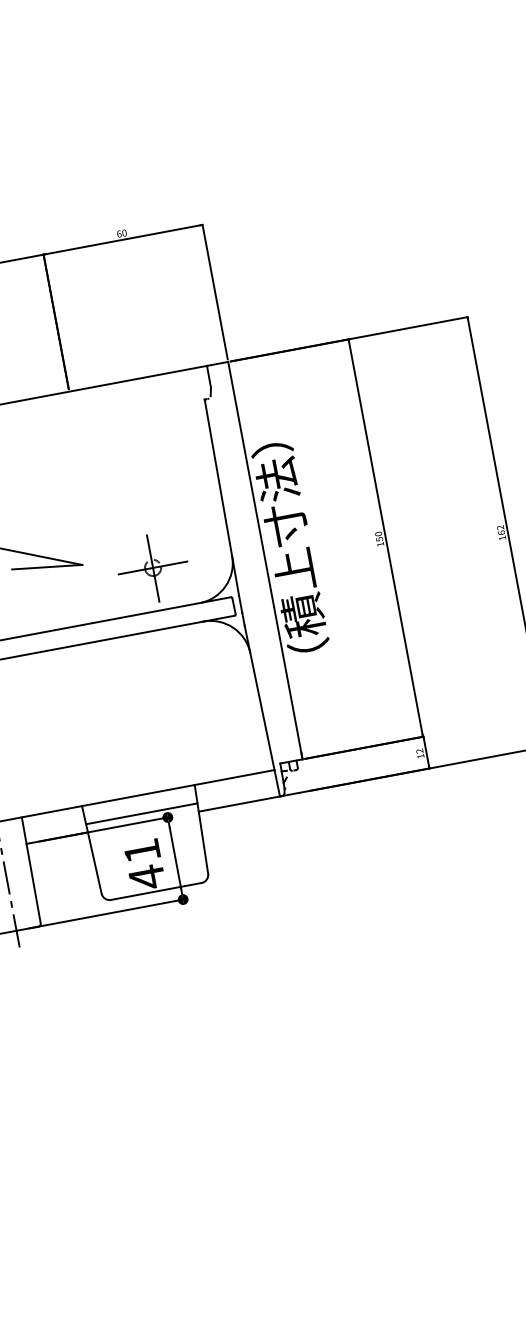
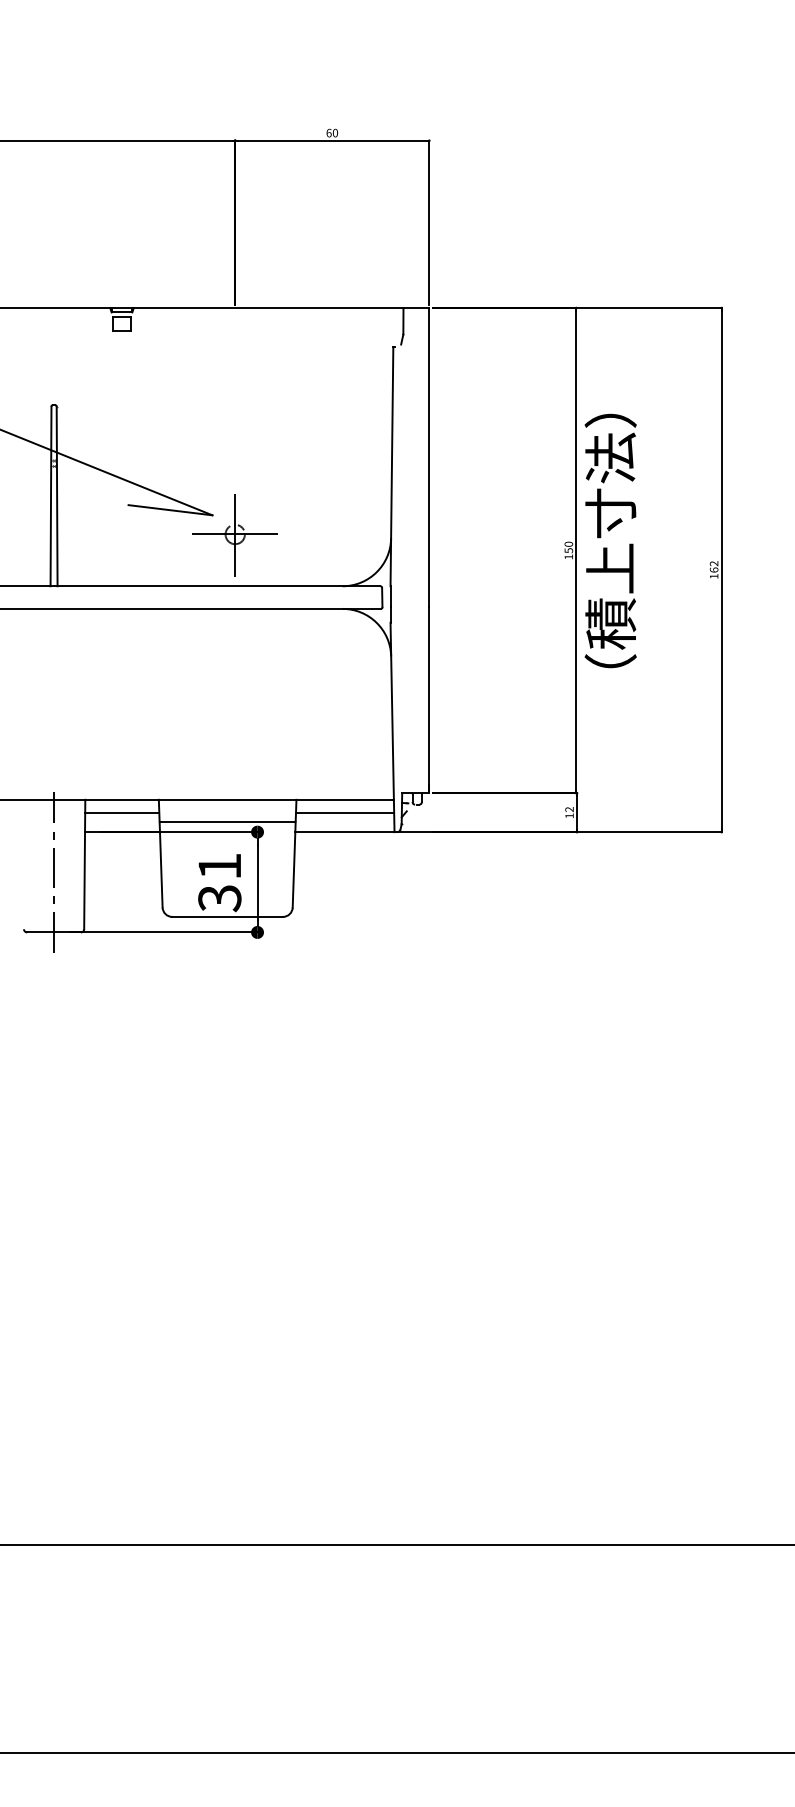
text: (290, 547) -> (610, 540), moved
part: (152, 568) -> (234, 535), moved
line: (236, 787) -> (345, 812), added
line: (54, 822) -> (122, 812), added
text: (146, 877) -> (219, 898), 41 -> 31

